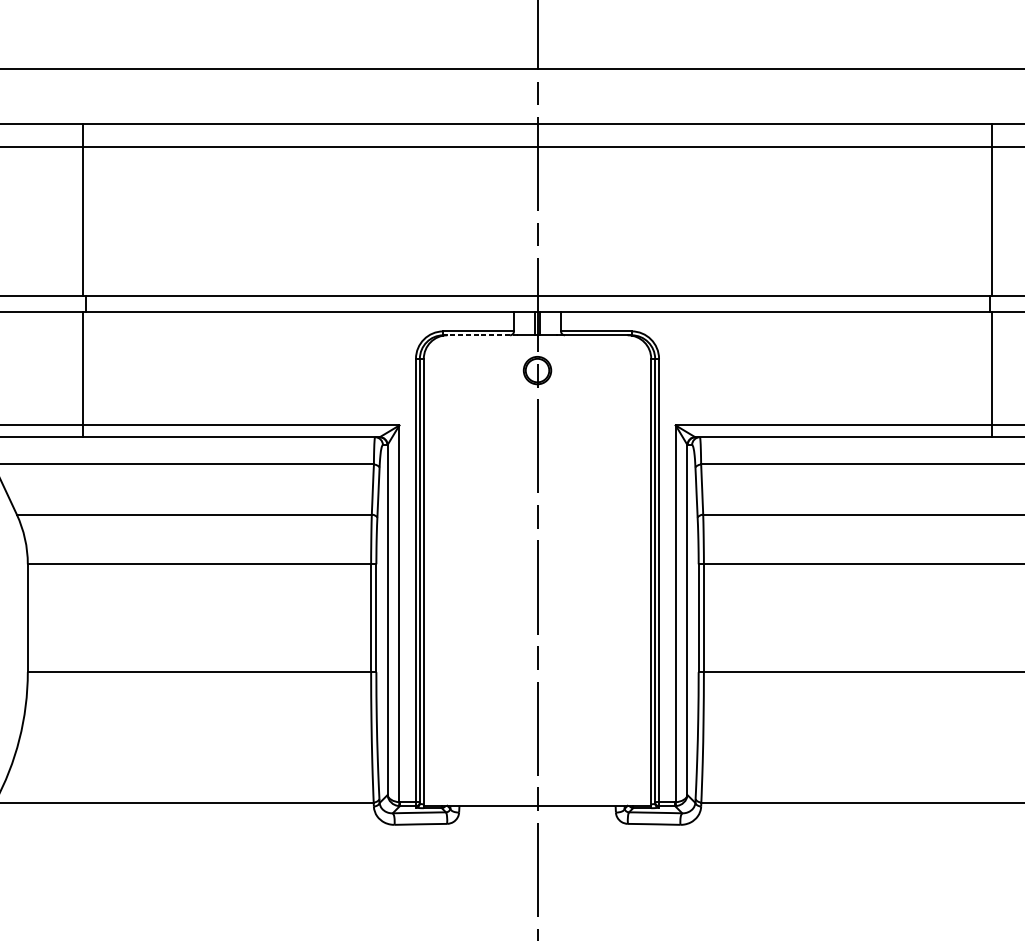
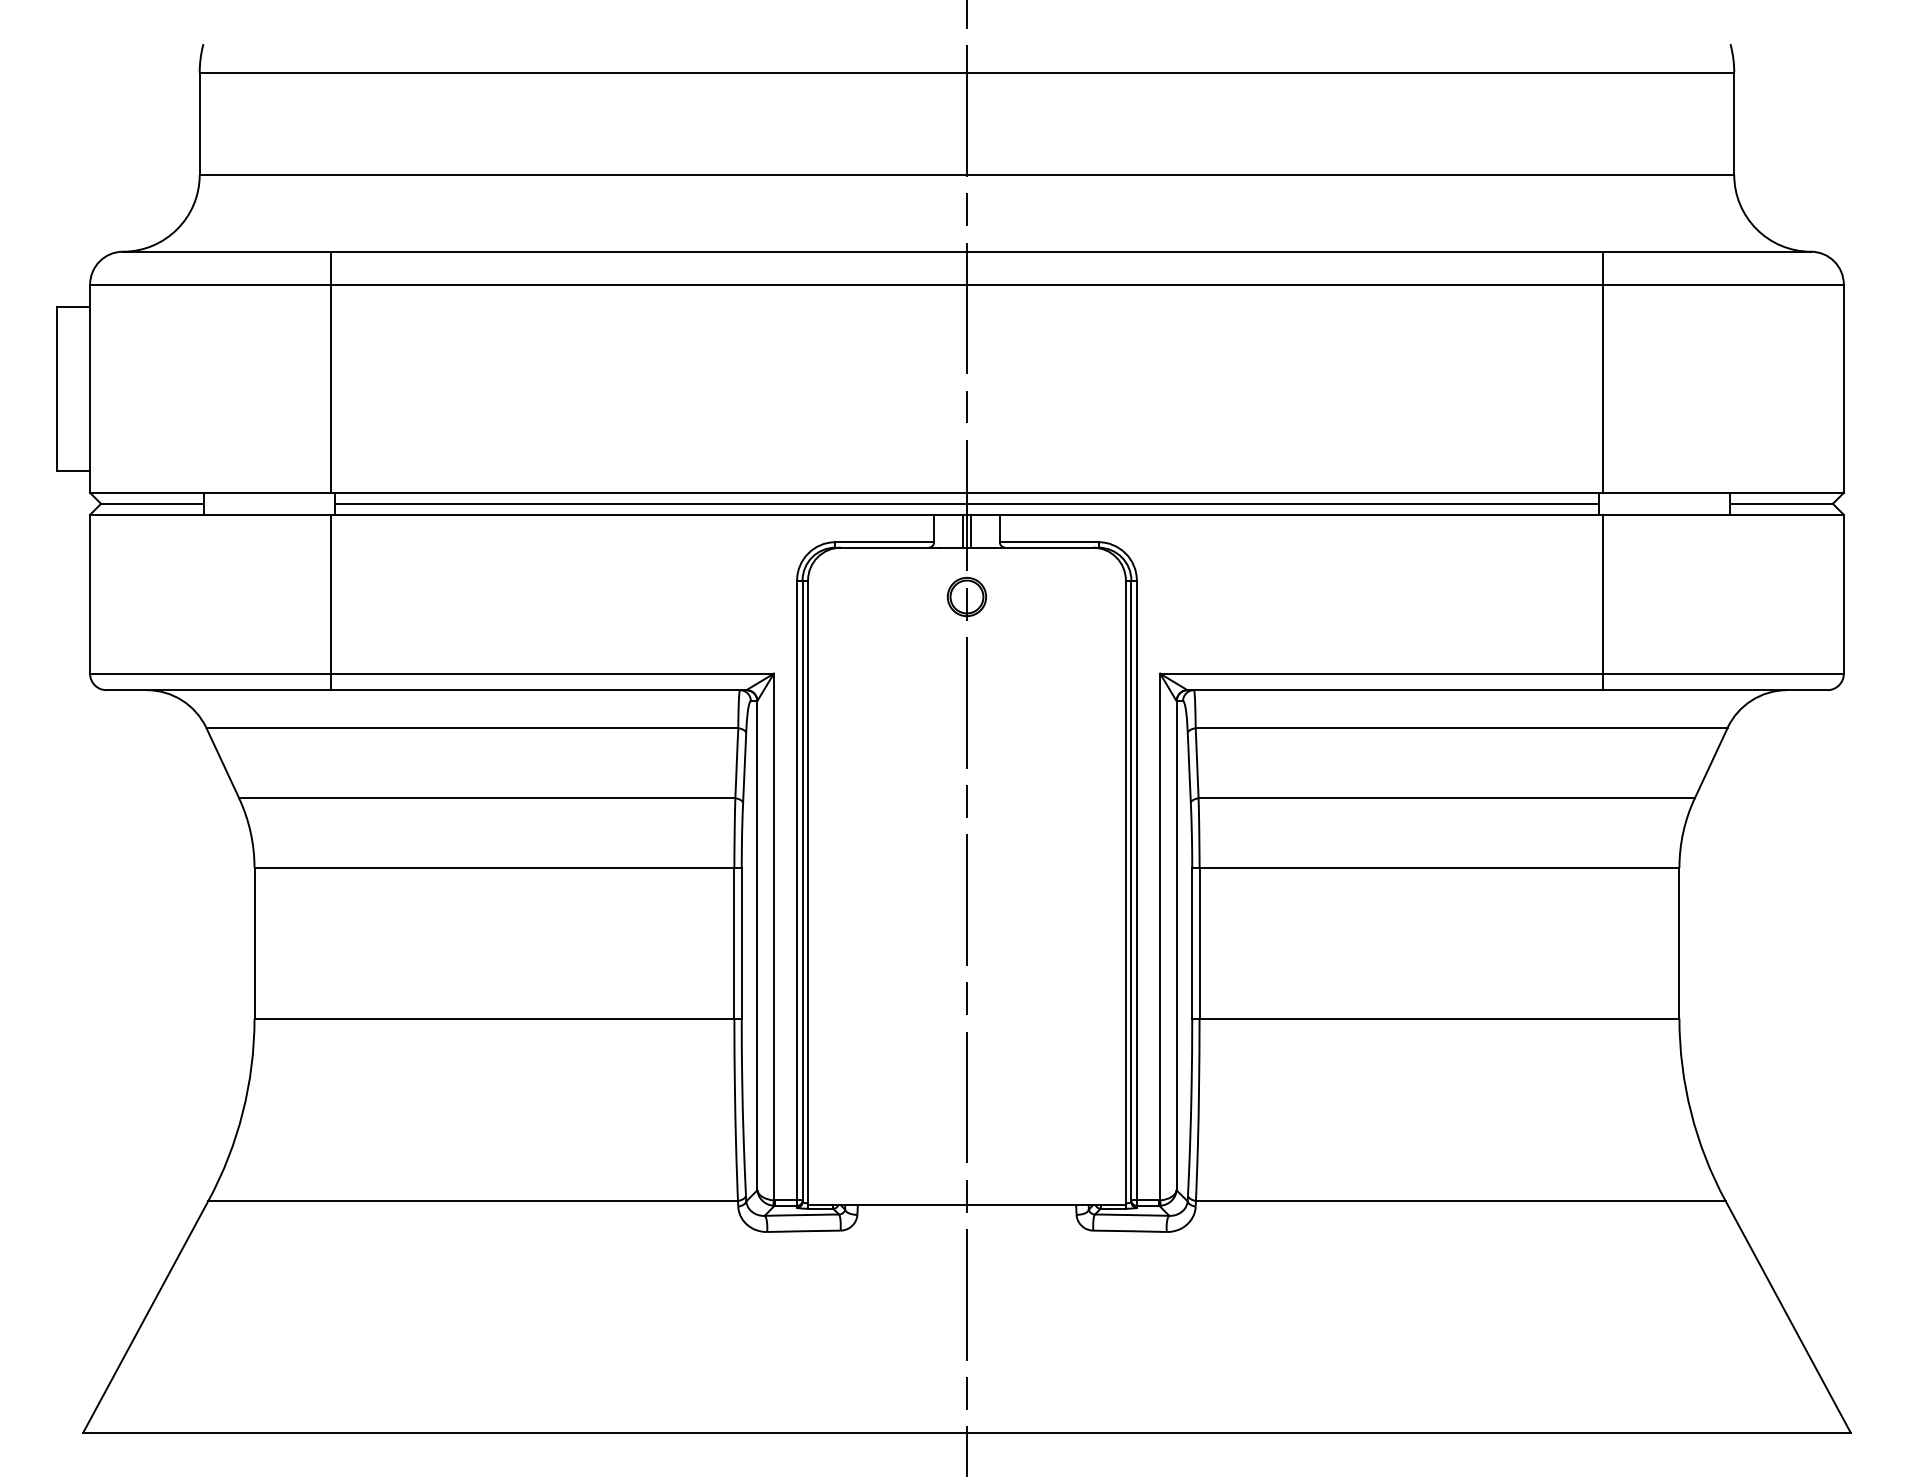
line: (537, 303) -> (966, 503), added
line: (482, 335) -> (889, 547), dashed -> solid

